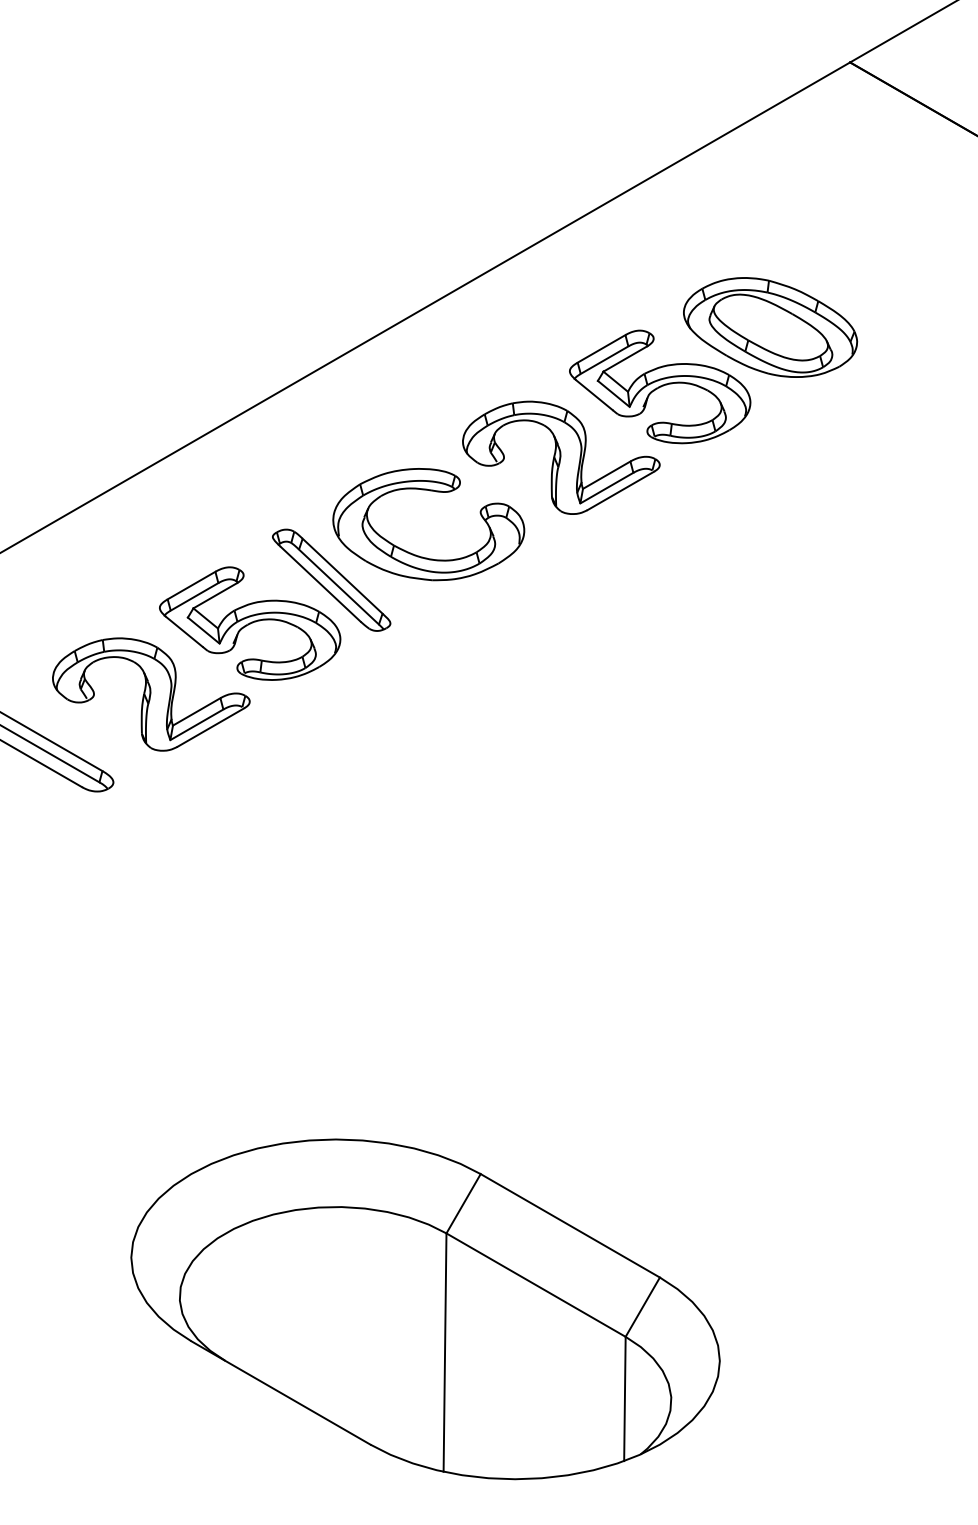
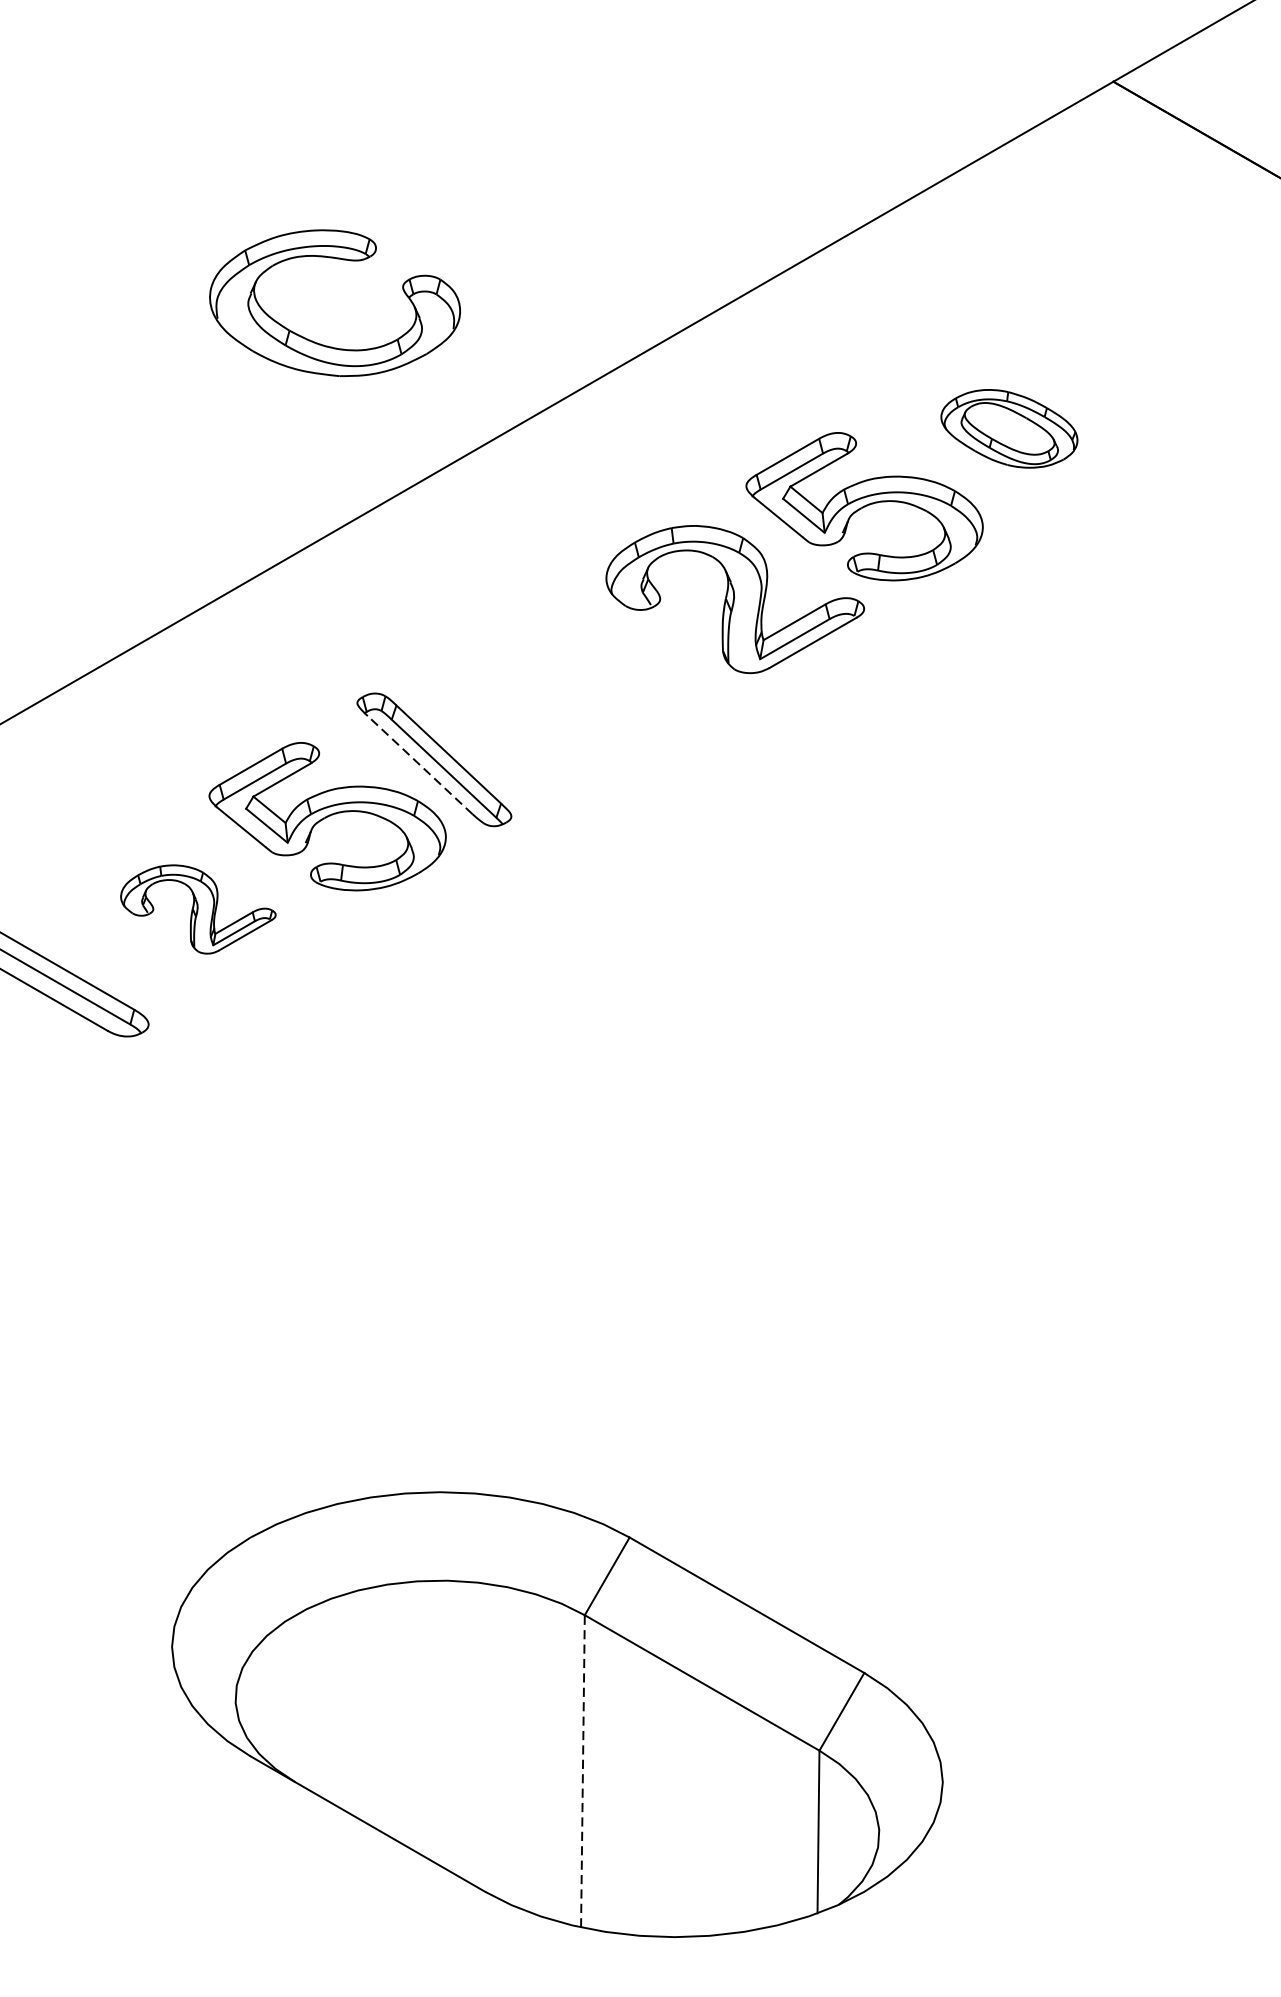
part: (770, 327) -> (1009, 428), size x0.6
part: (419, 555) -> (322, 343), moved
line: (320, 584) -> (419, 765), solid -> dashed
part: (151, 694) -> (198, 909), size x0.6
line: (445, 1352) -> (583, 1771), solid -> dashed

